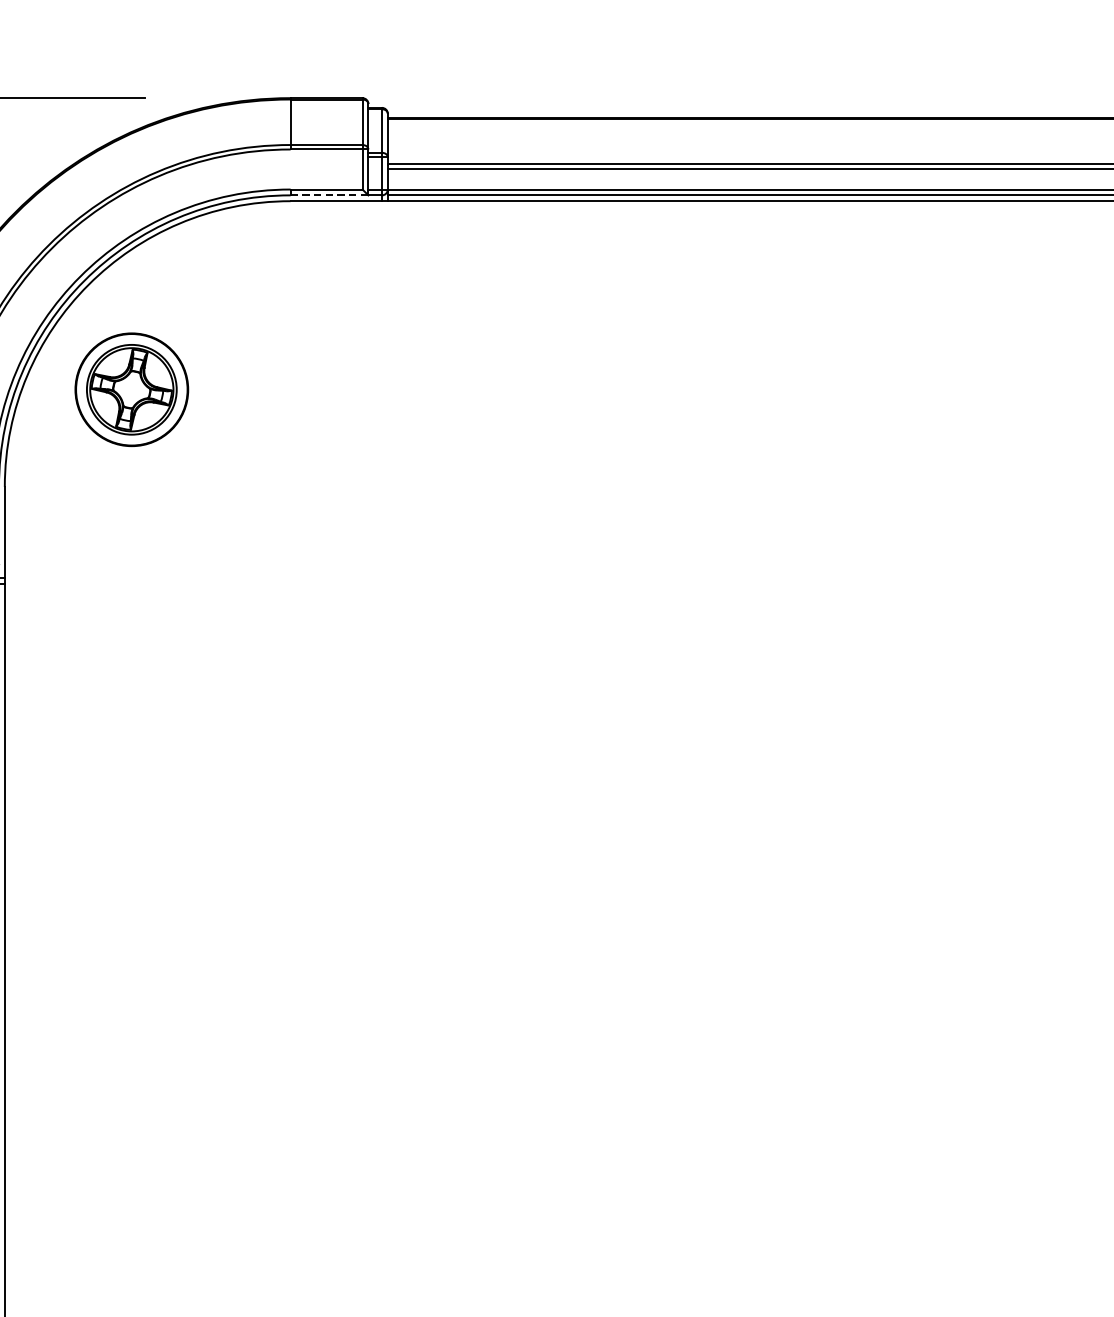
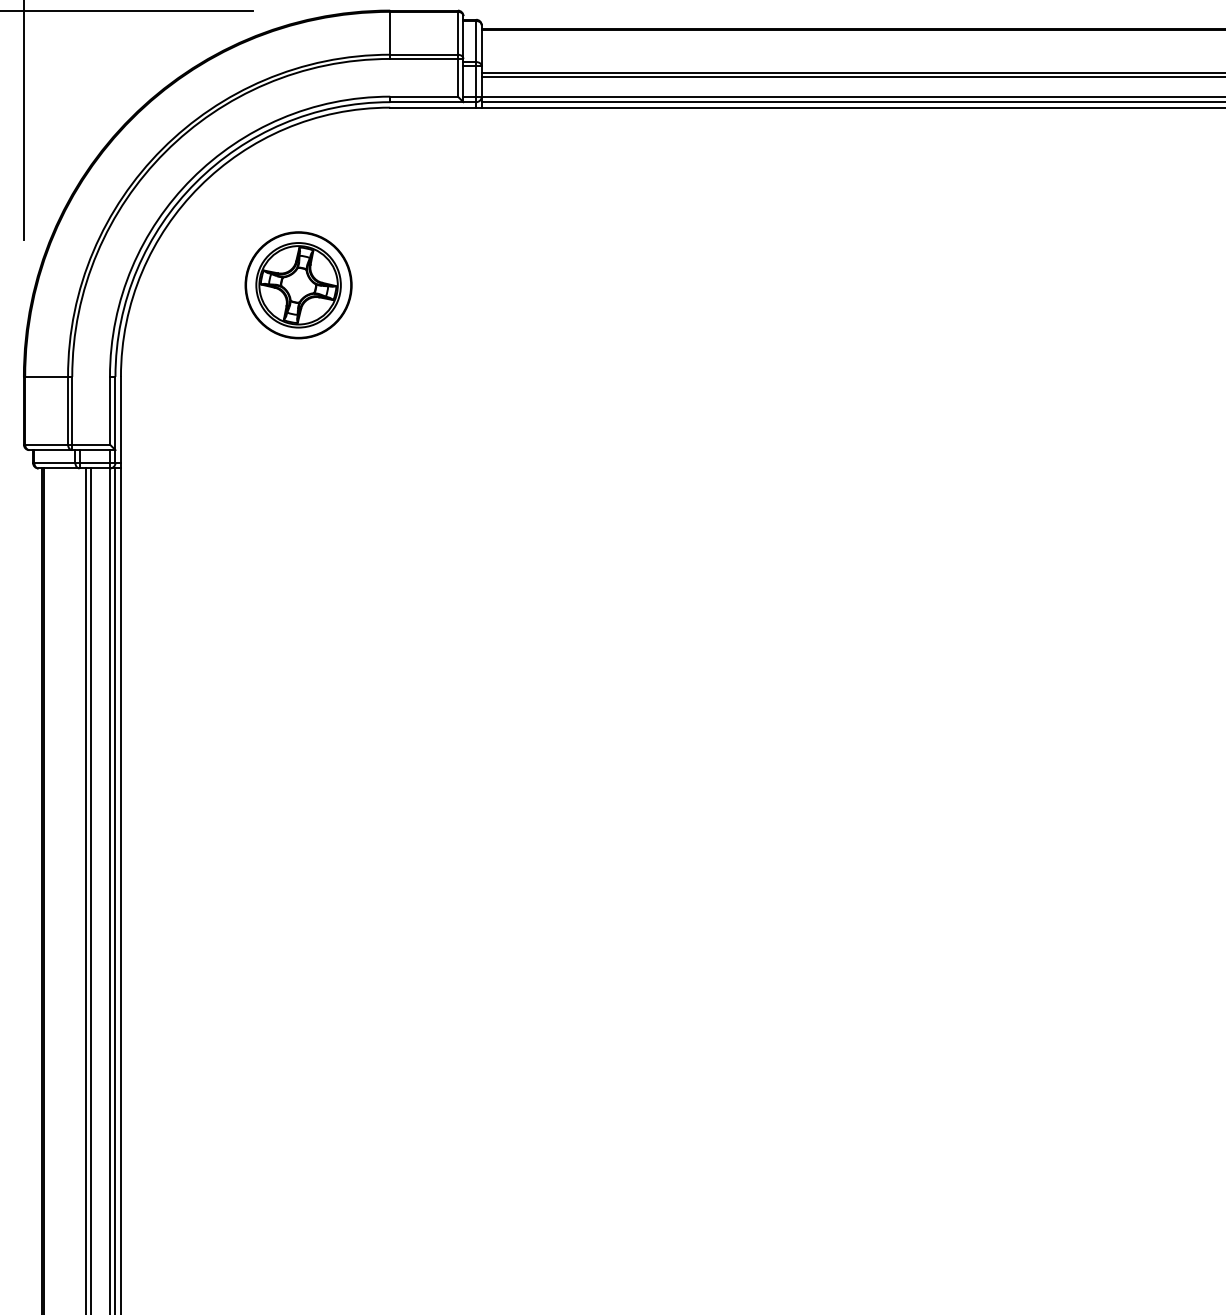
line: (329, 195) -> (426, 102), dashed -> solid
part: (131, 389) -> (298, 285), moved

